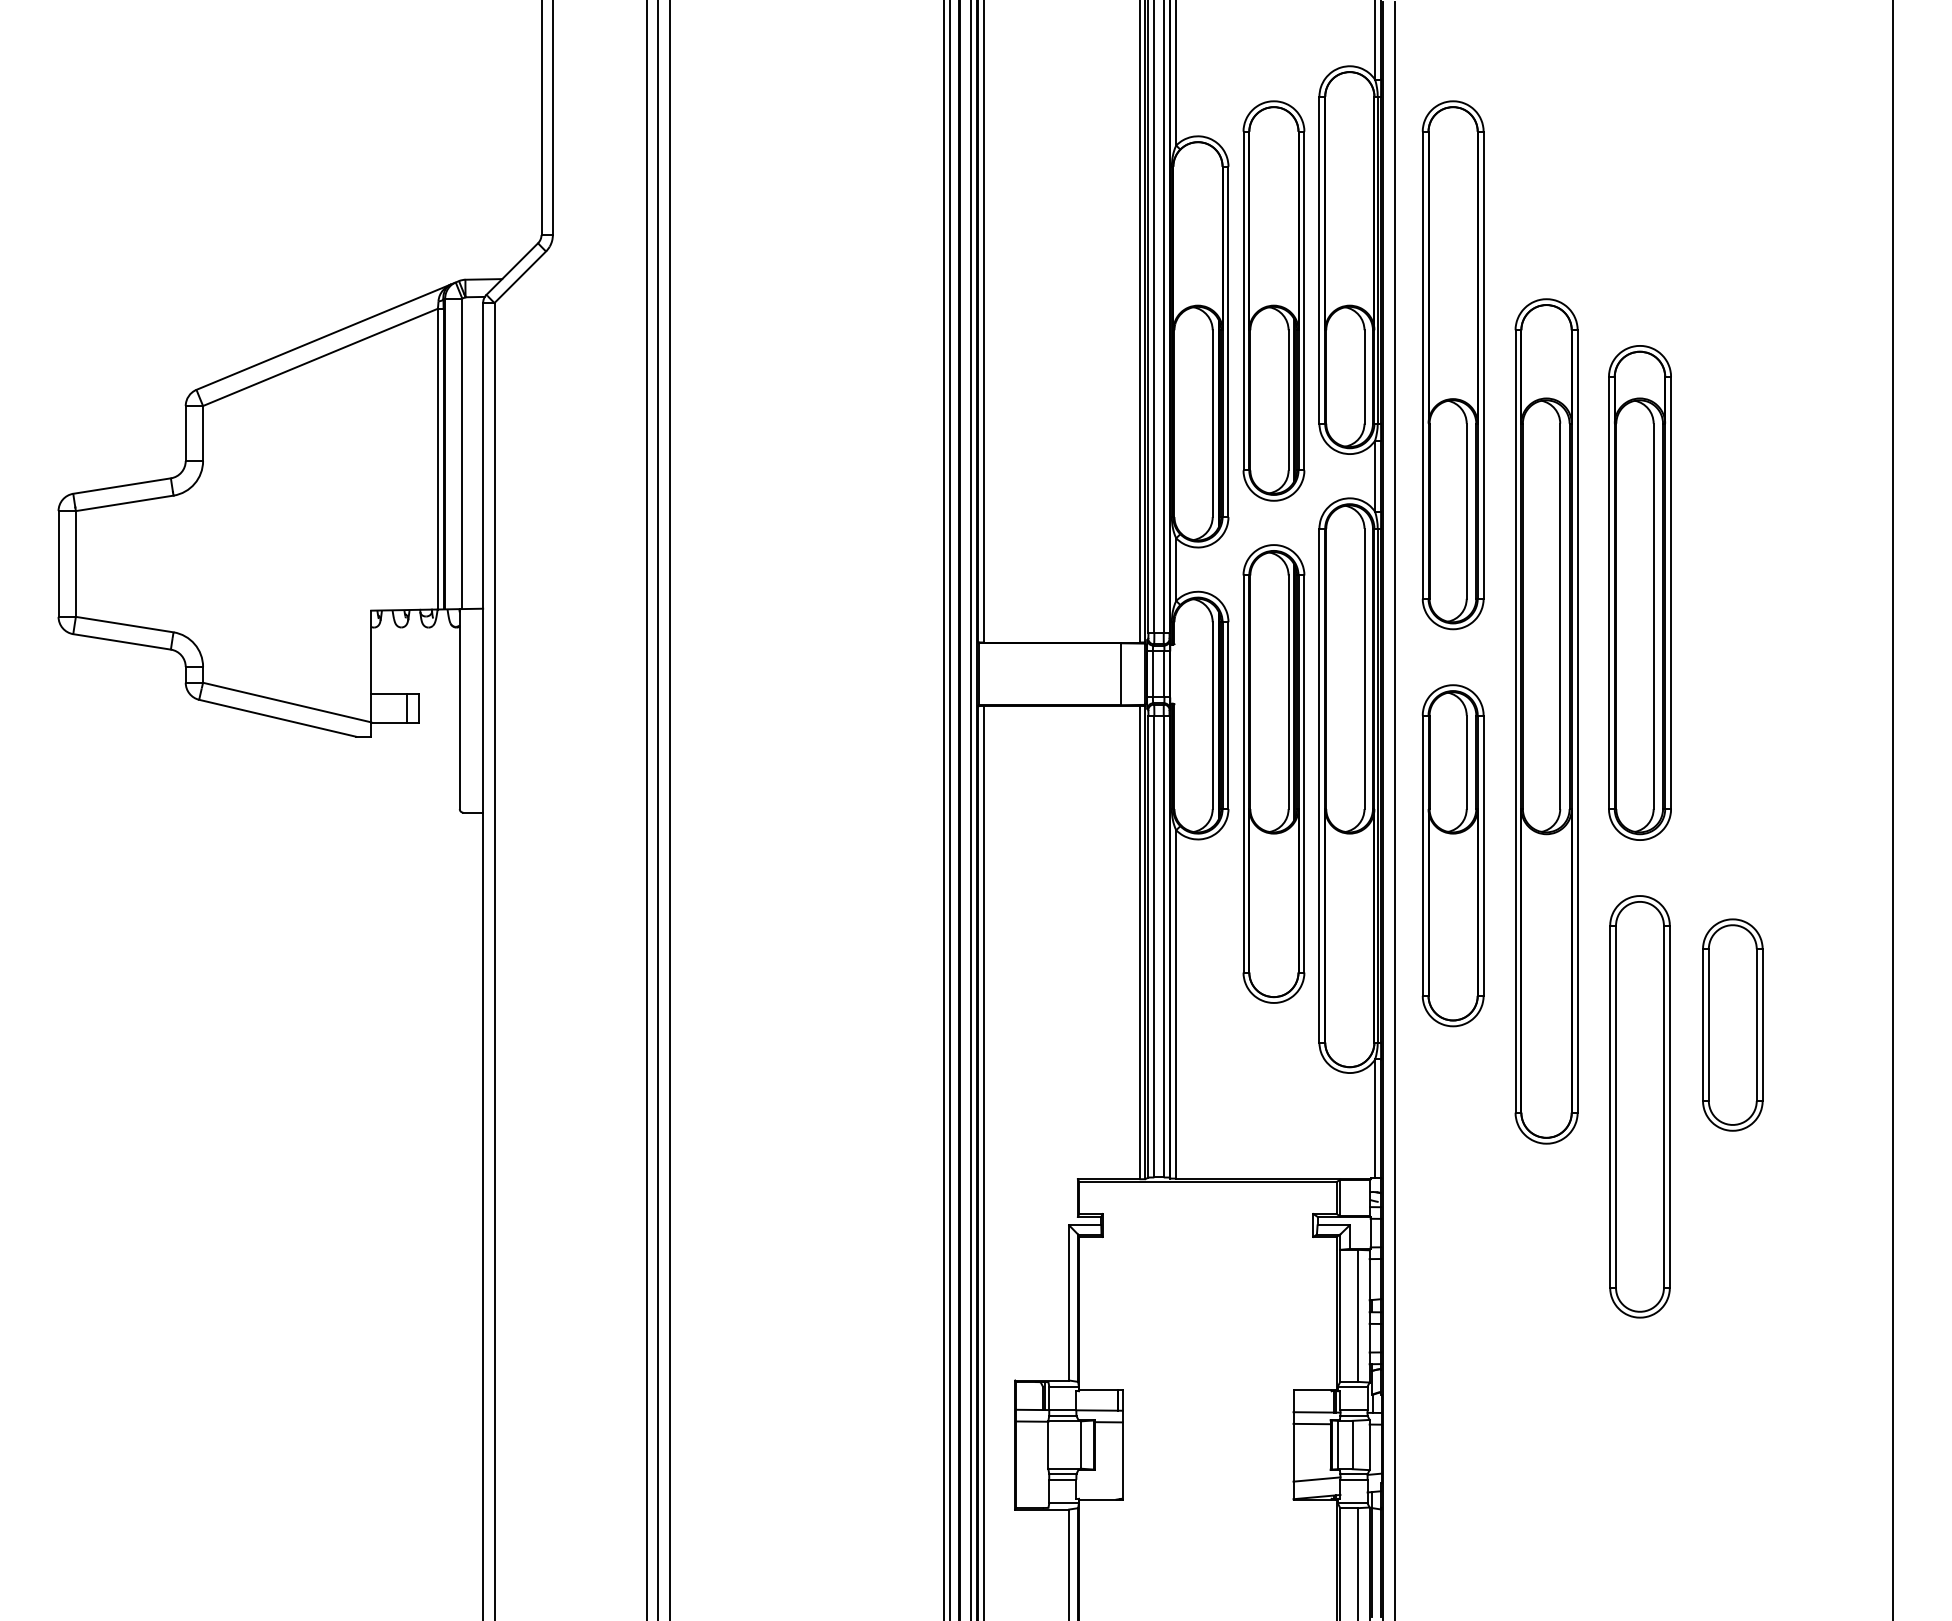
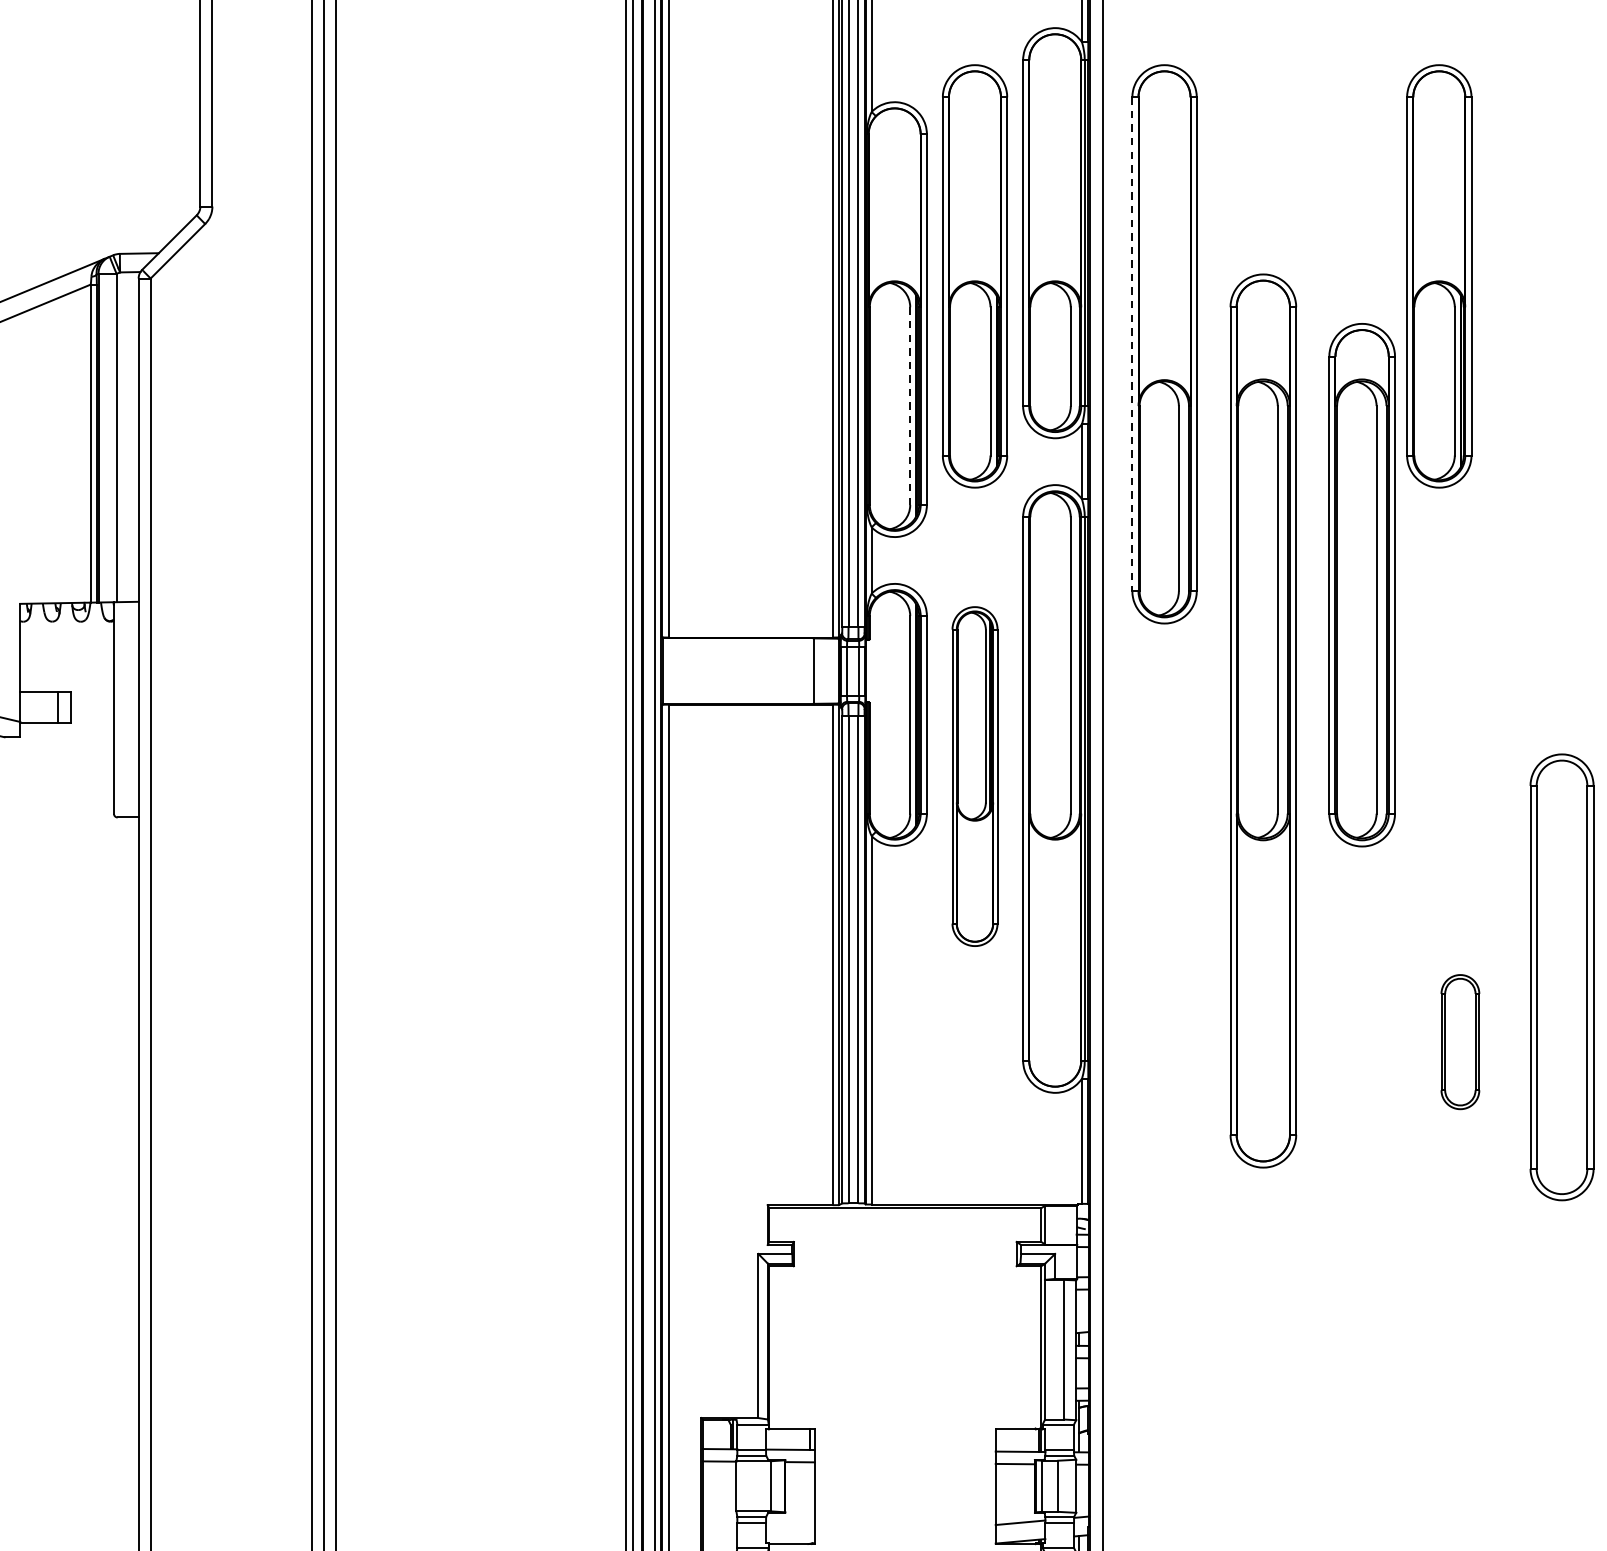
part: (1712, 300) -> (1438, 275), added
line: (1422, 365) -> (1132, 344), solid -> dashed
line: (1212, 423) -> (910, 405), solid -> dashed
part: (1273, 773) -> (974, 776), size x0.7
part: (1452, 855) -> (1163, 862), removed
part: (1732, 1024) -> (1459, 1041), size x0.6
part: (1639, 1106) -> (1561, 977), moved

